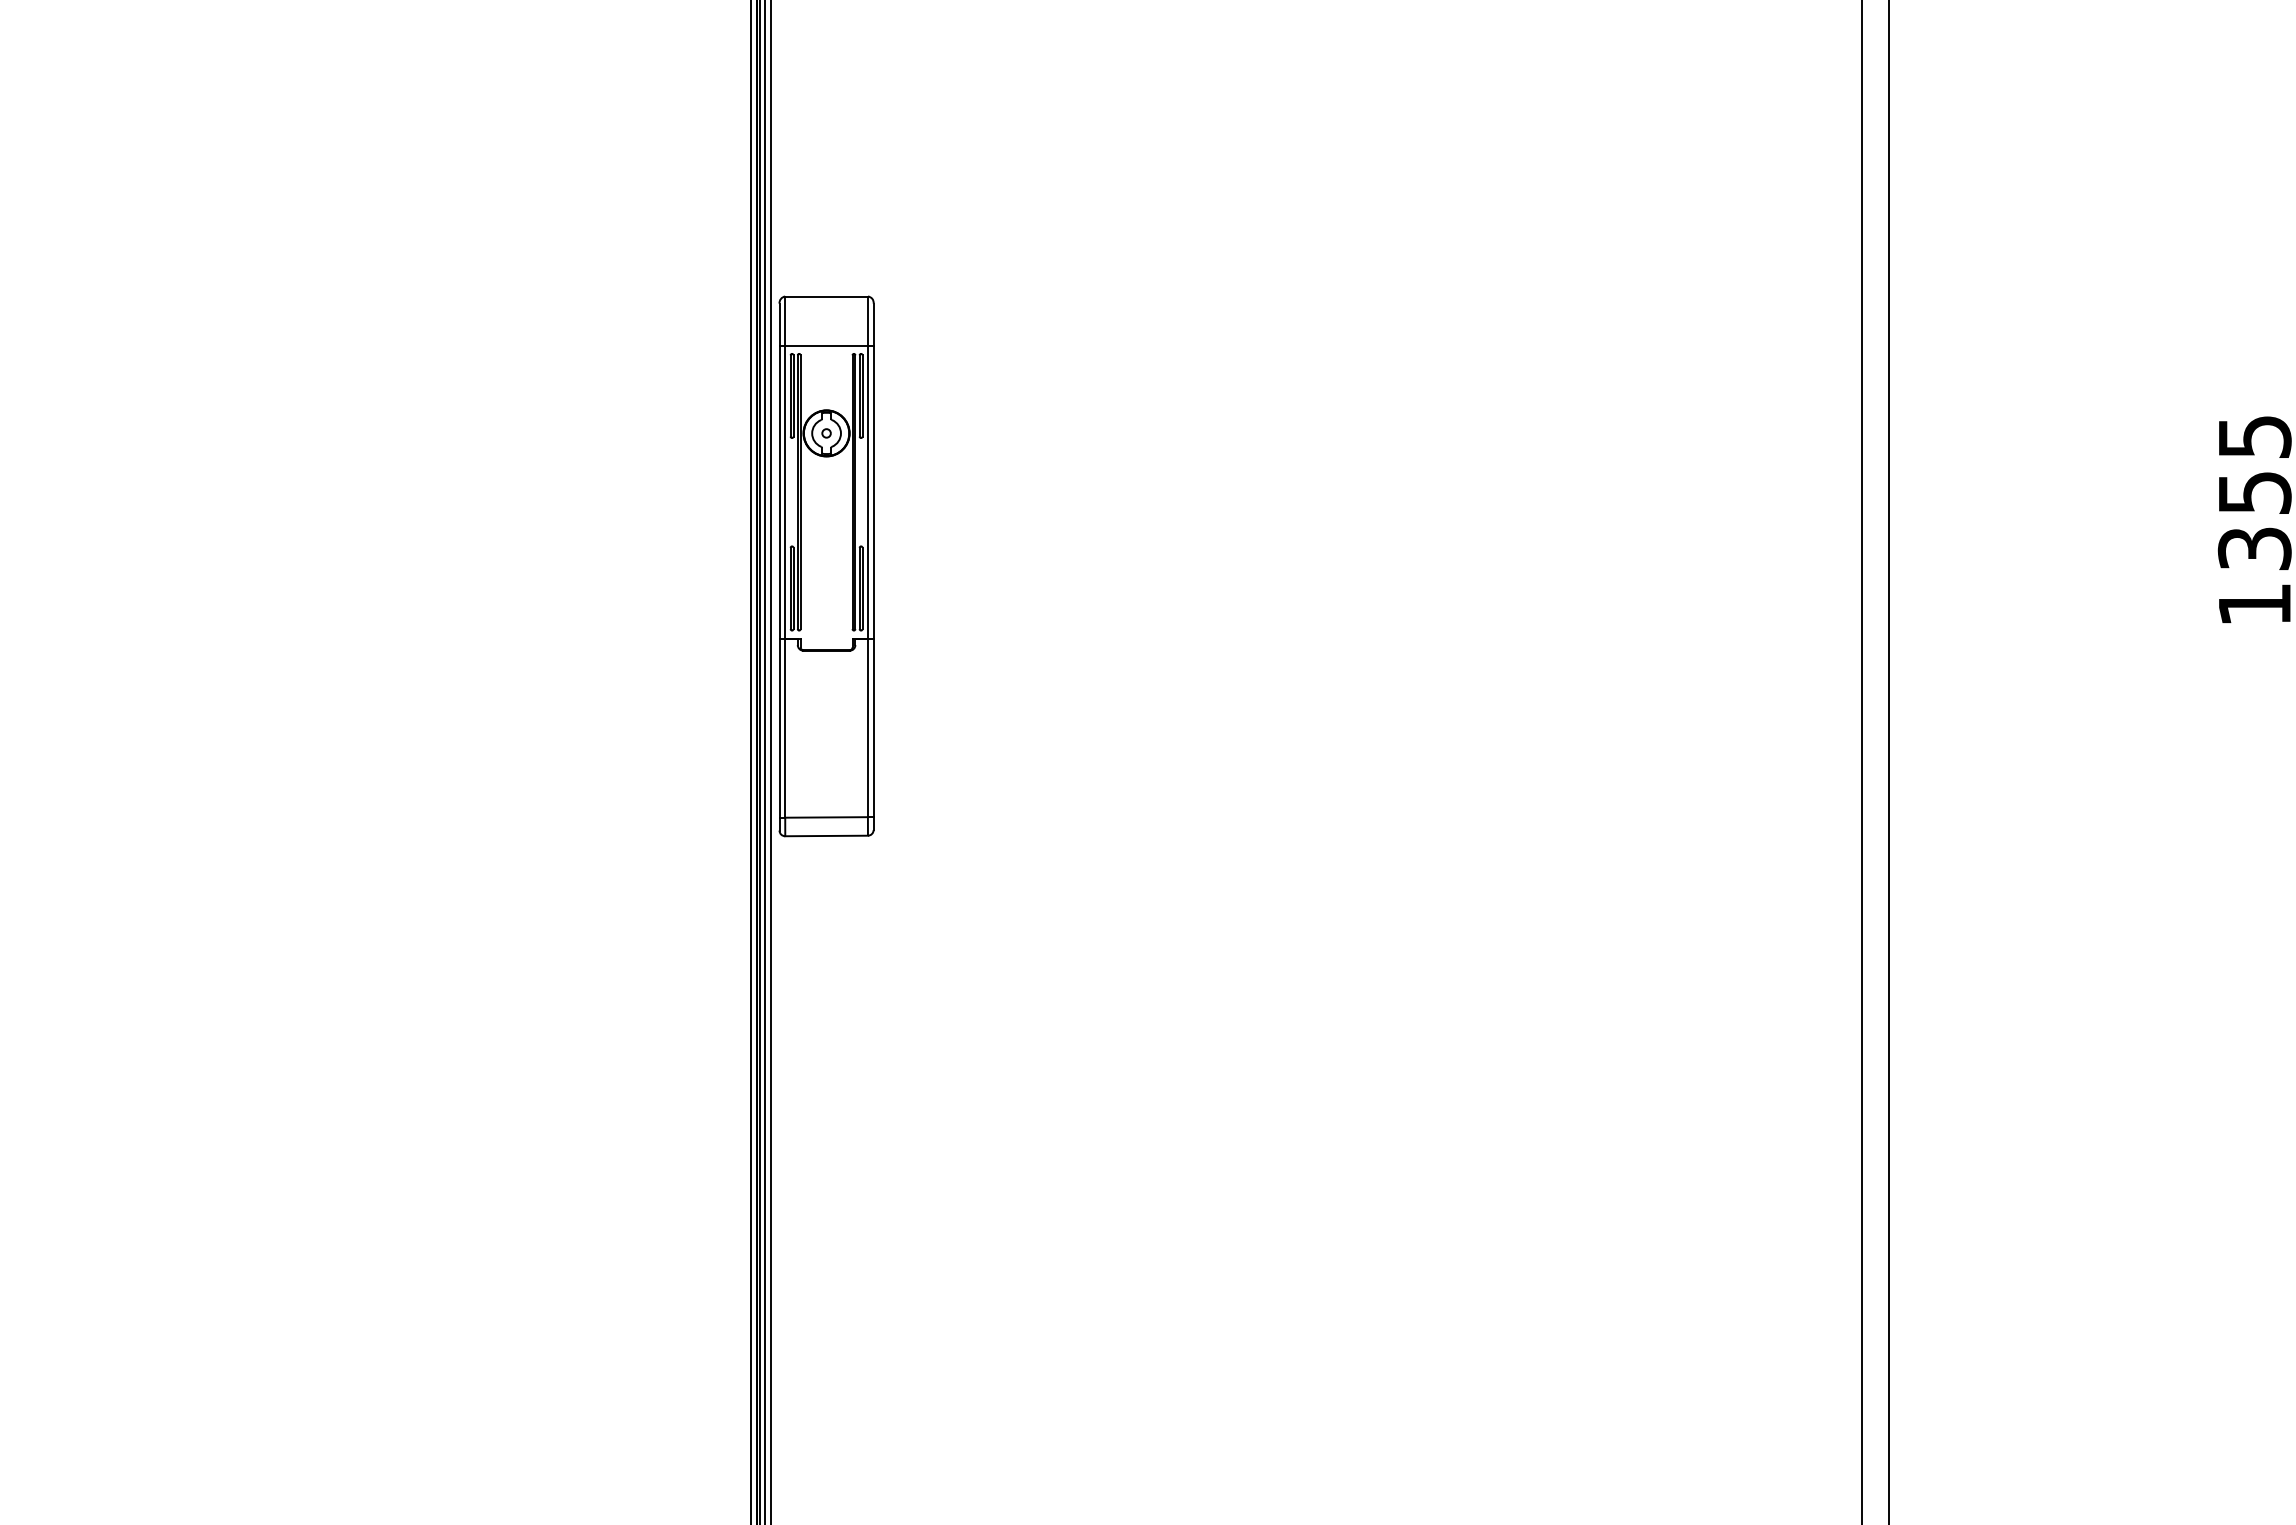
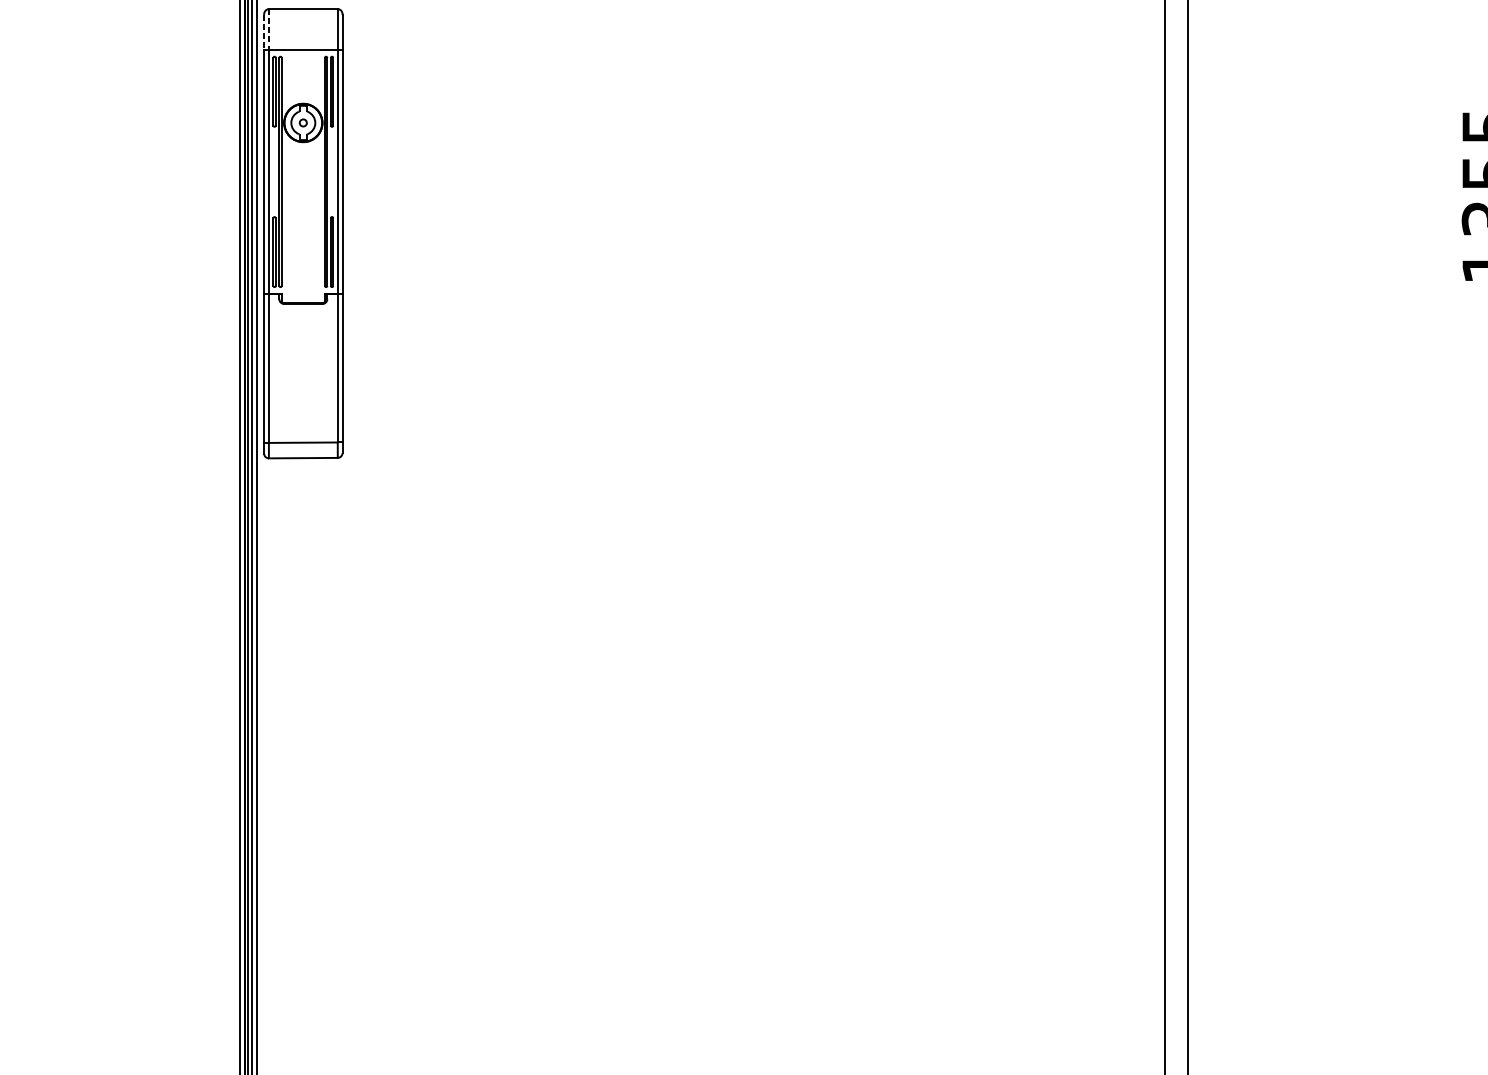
line: (785, 321) -> (269, 29), solid -> dashed
line: (779, 325) -> (264, 33), solid -> dashed

